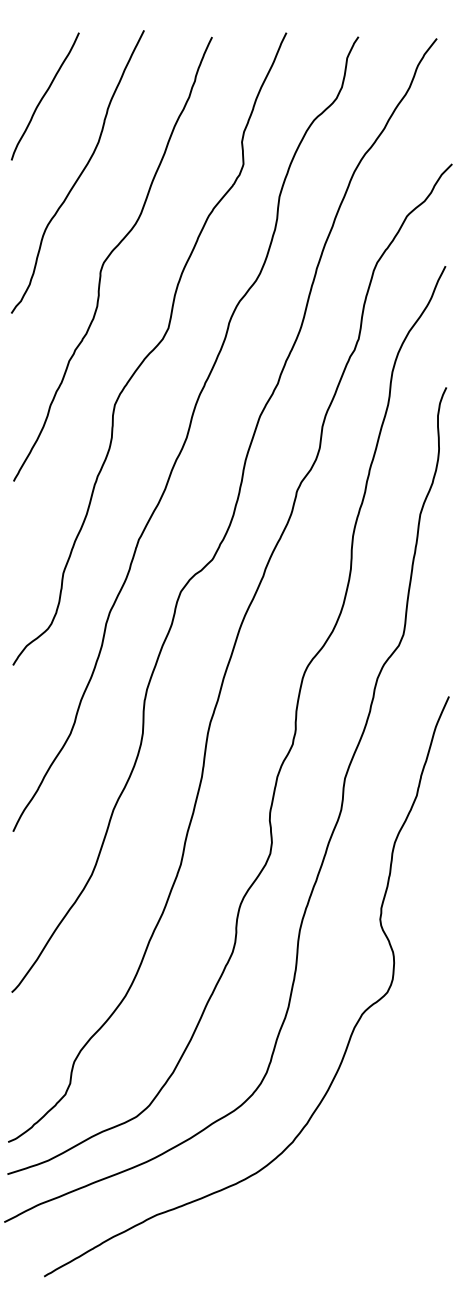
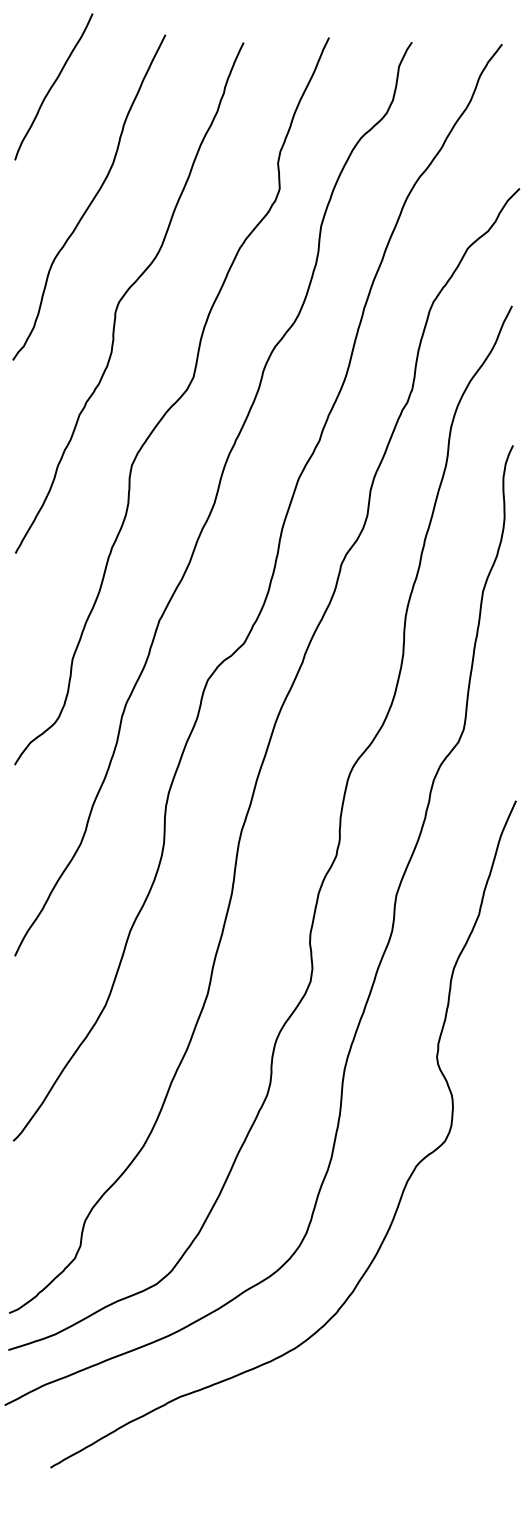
curve: (44, 96) -> (53, 86), moved

